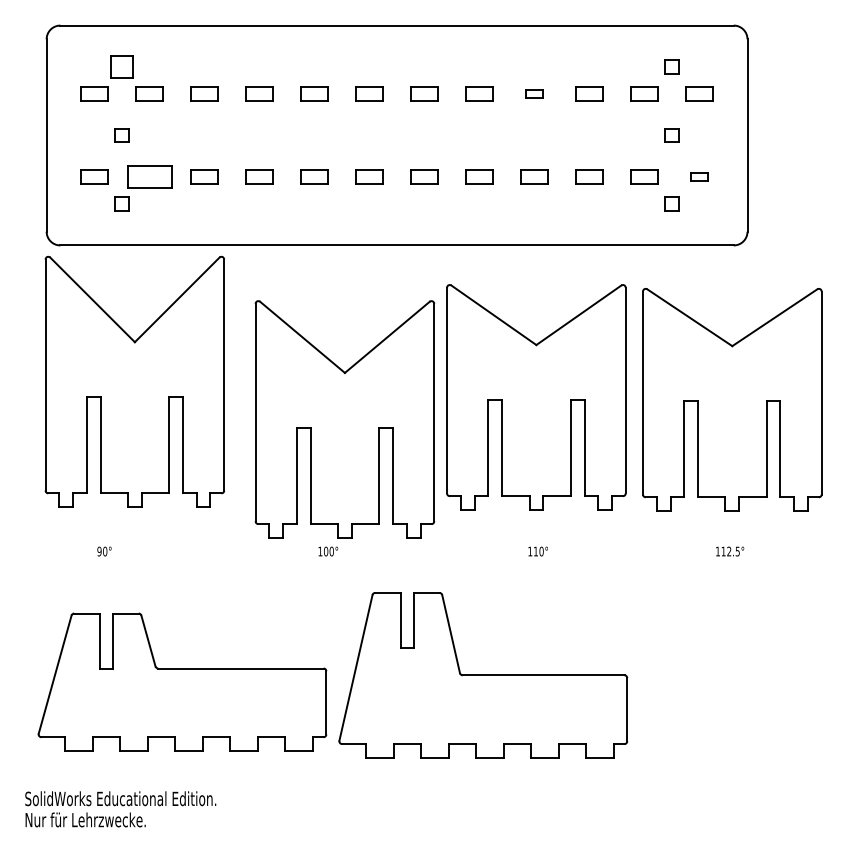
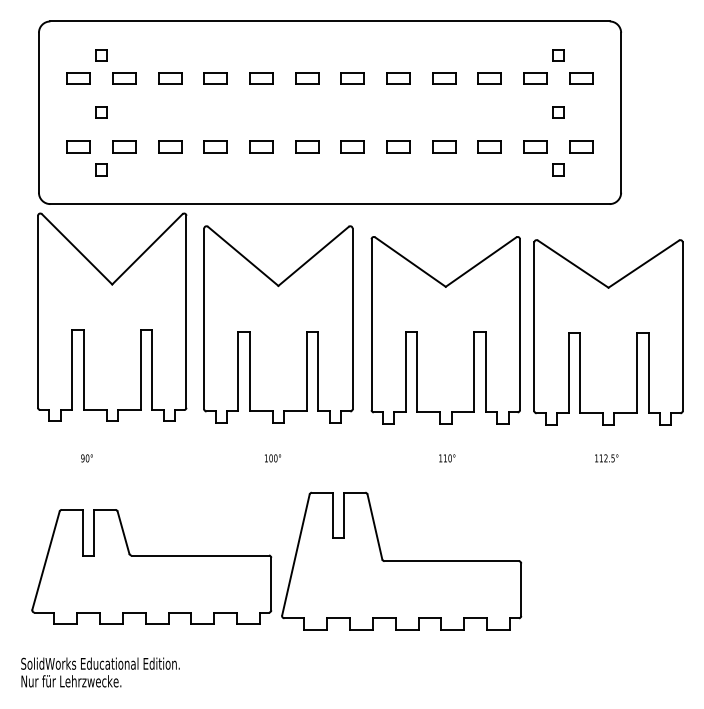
part: (121, 66) -> (101, 55), size x0.62
part: (534, 93) -> (444, 77), size x1.67
part: (149, 176) -> (124, 146), size x0.62
part: (699, 176) -> (581, 146), size x1.67
part: (344, 419) -> (278, 324), moved

